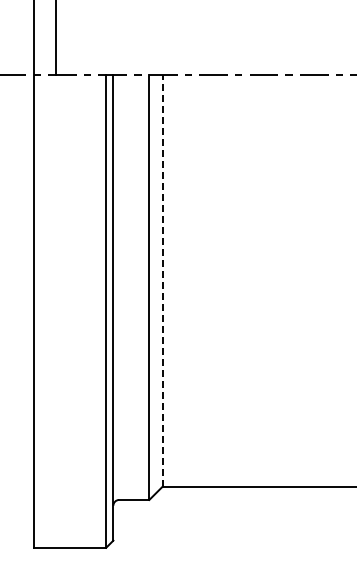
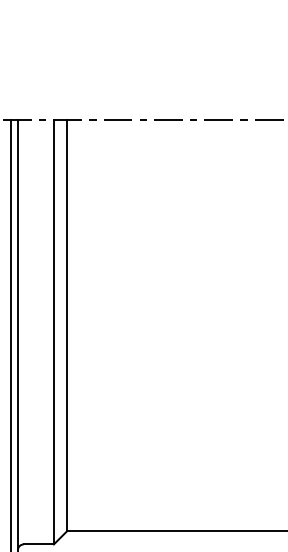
line: (162, 281) -> (67, 325), dashed -> solid

